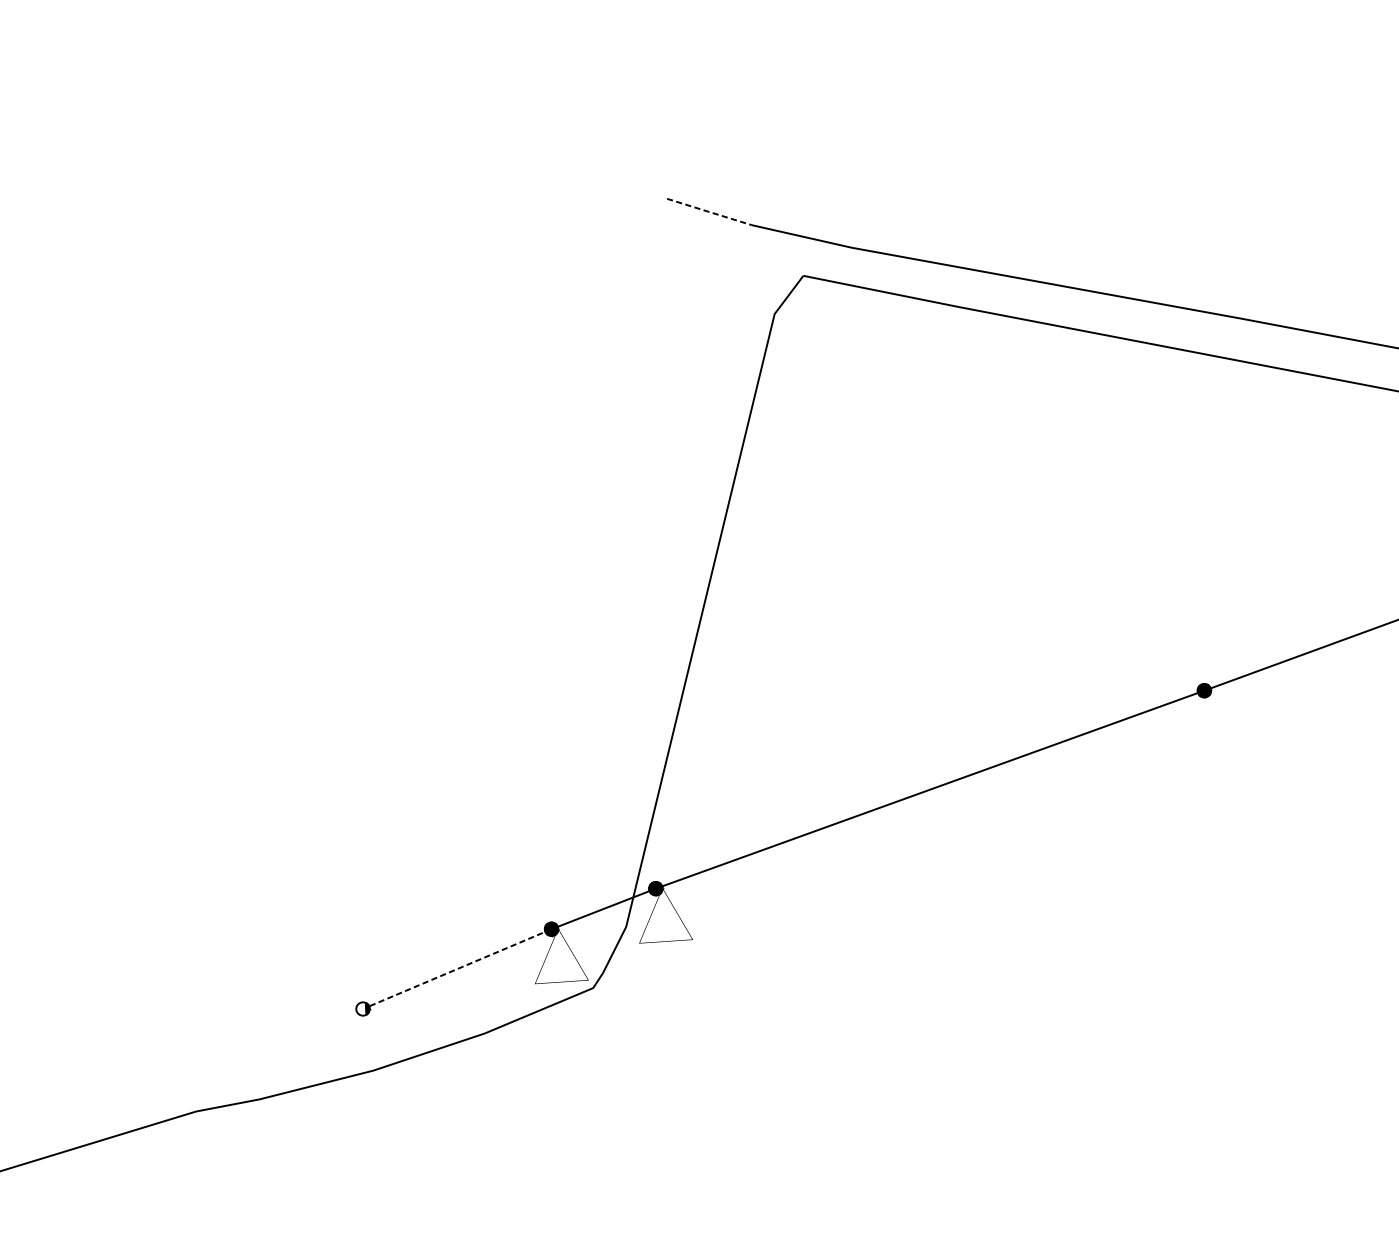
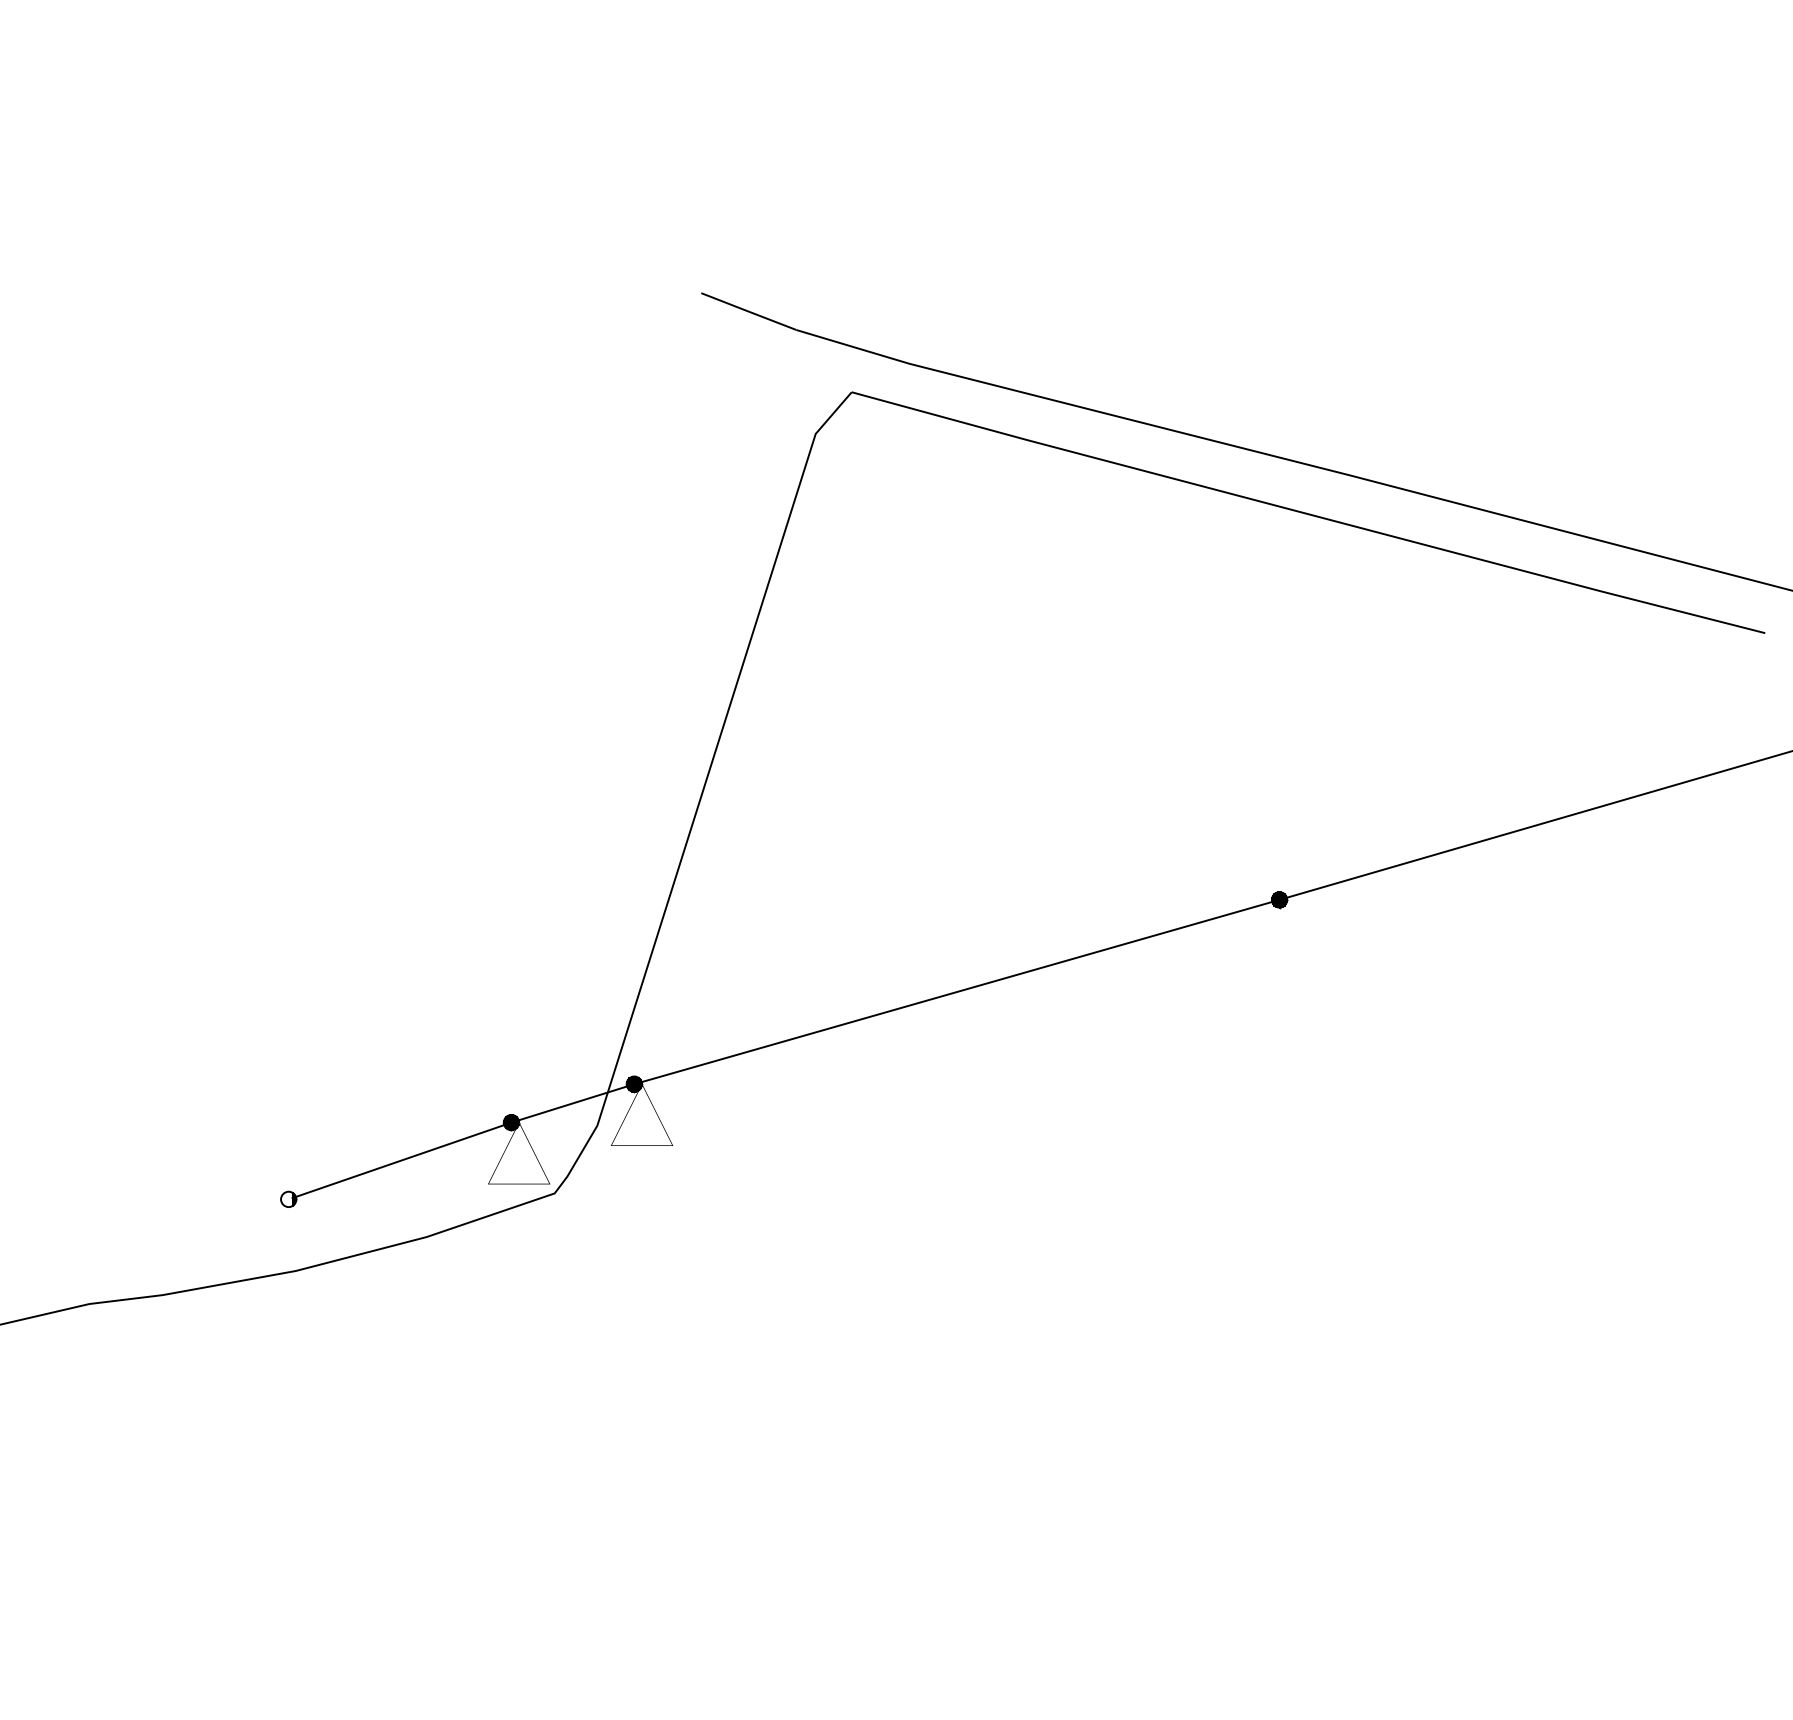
line: (708, 211) -> (747, 311), dashed -> solid
line: (459, 968) -> (402, 1160), dashed -> solid

